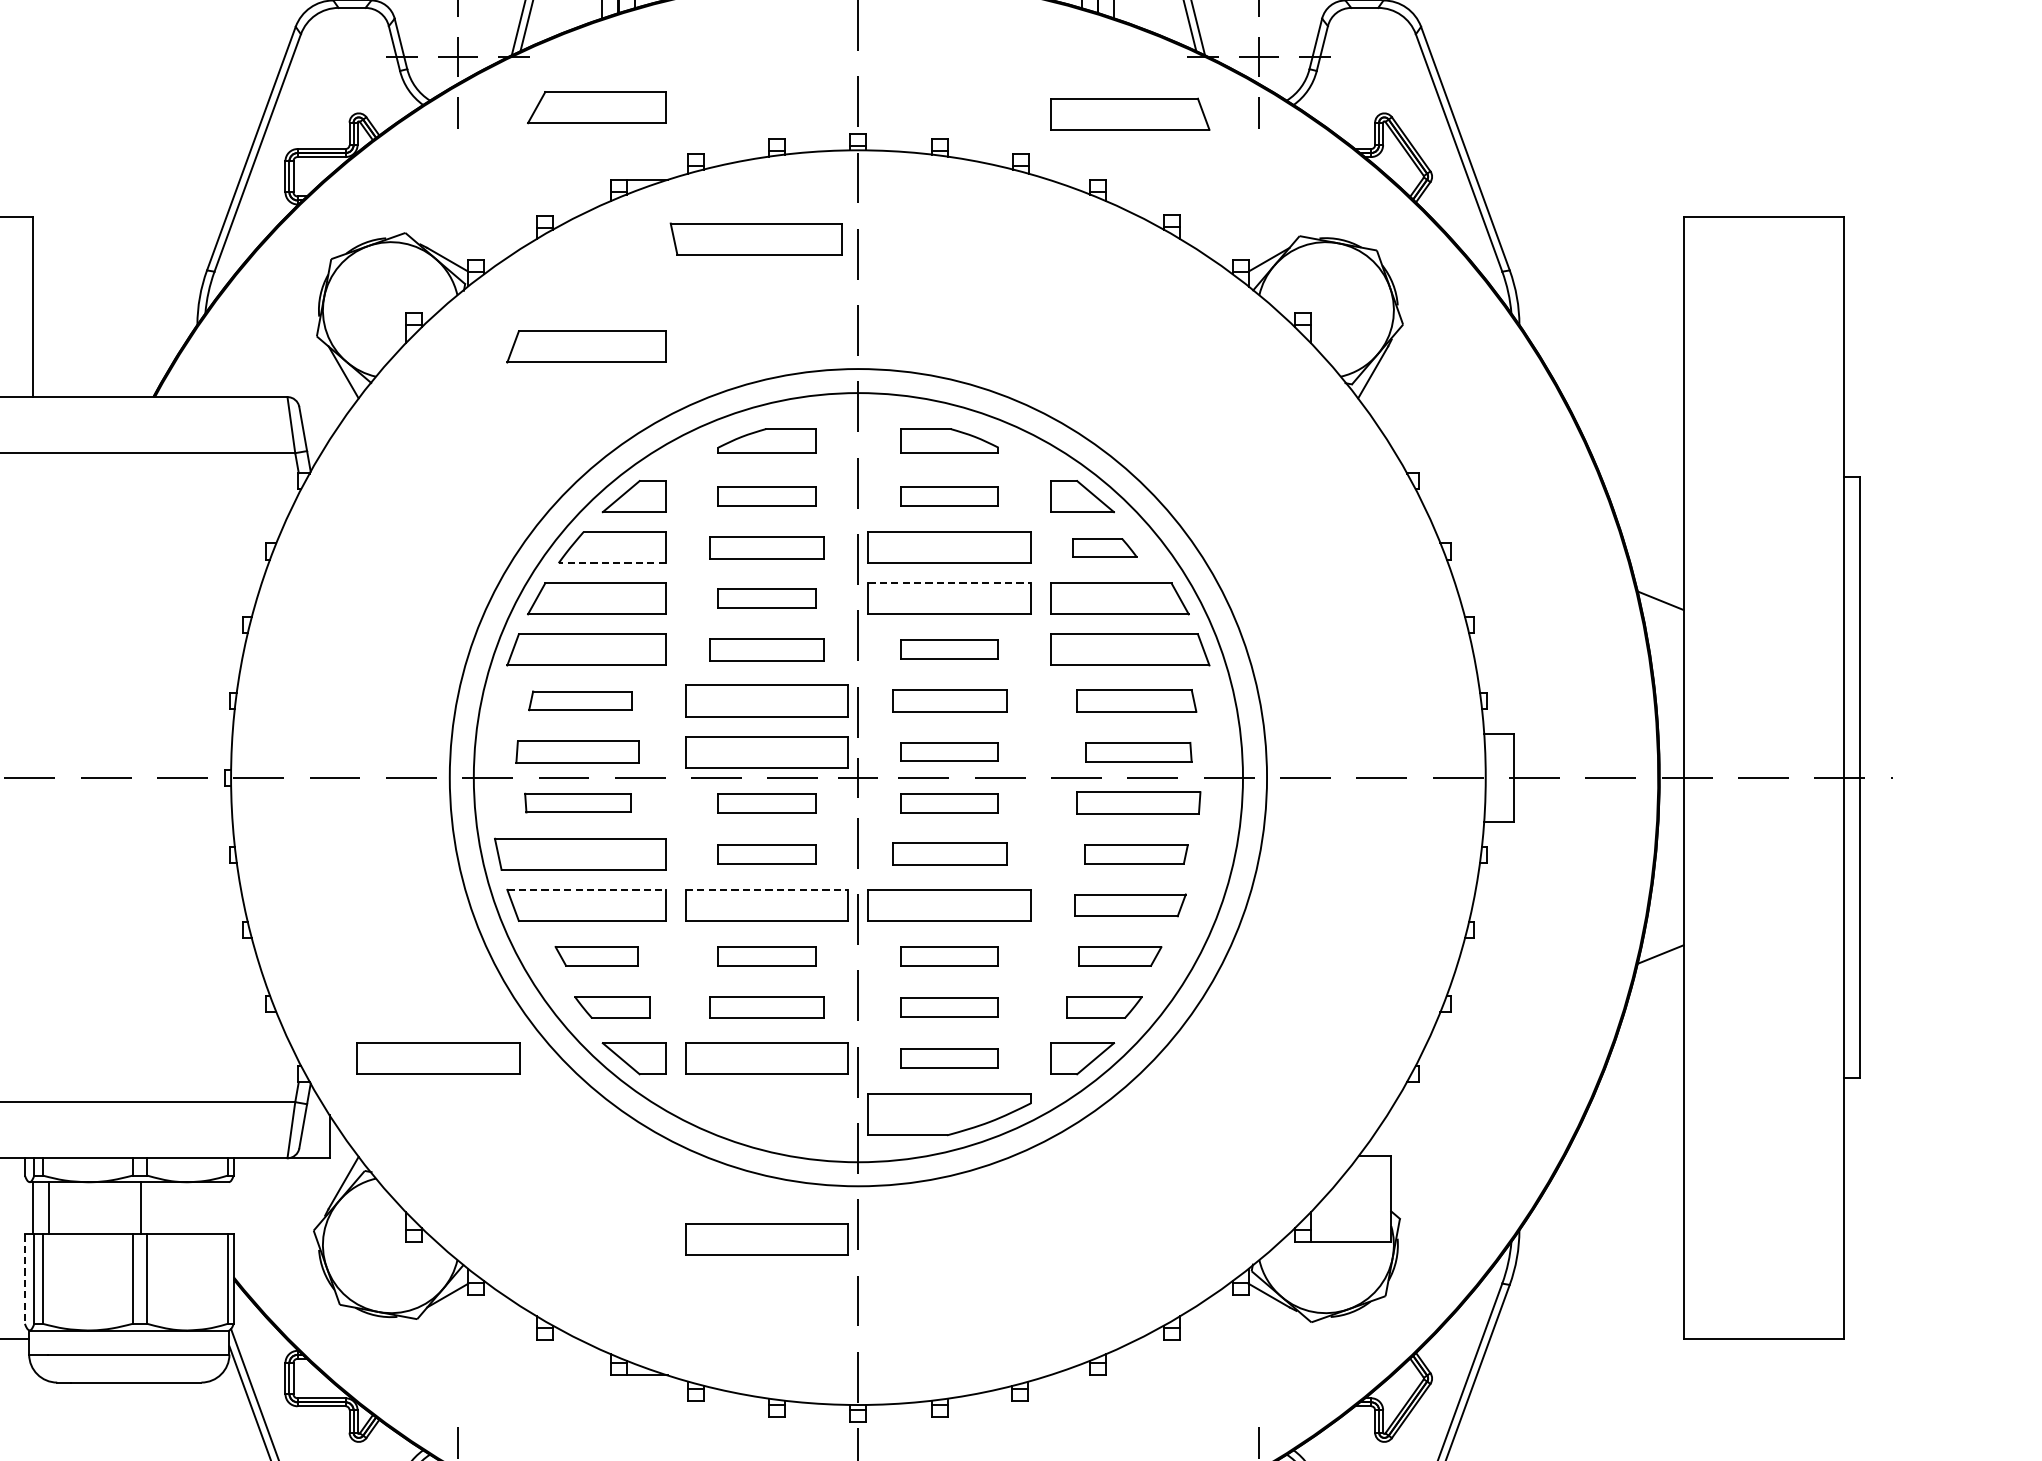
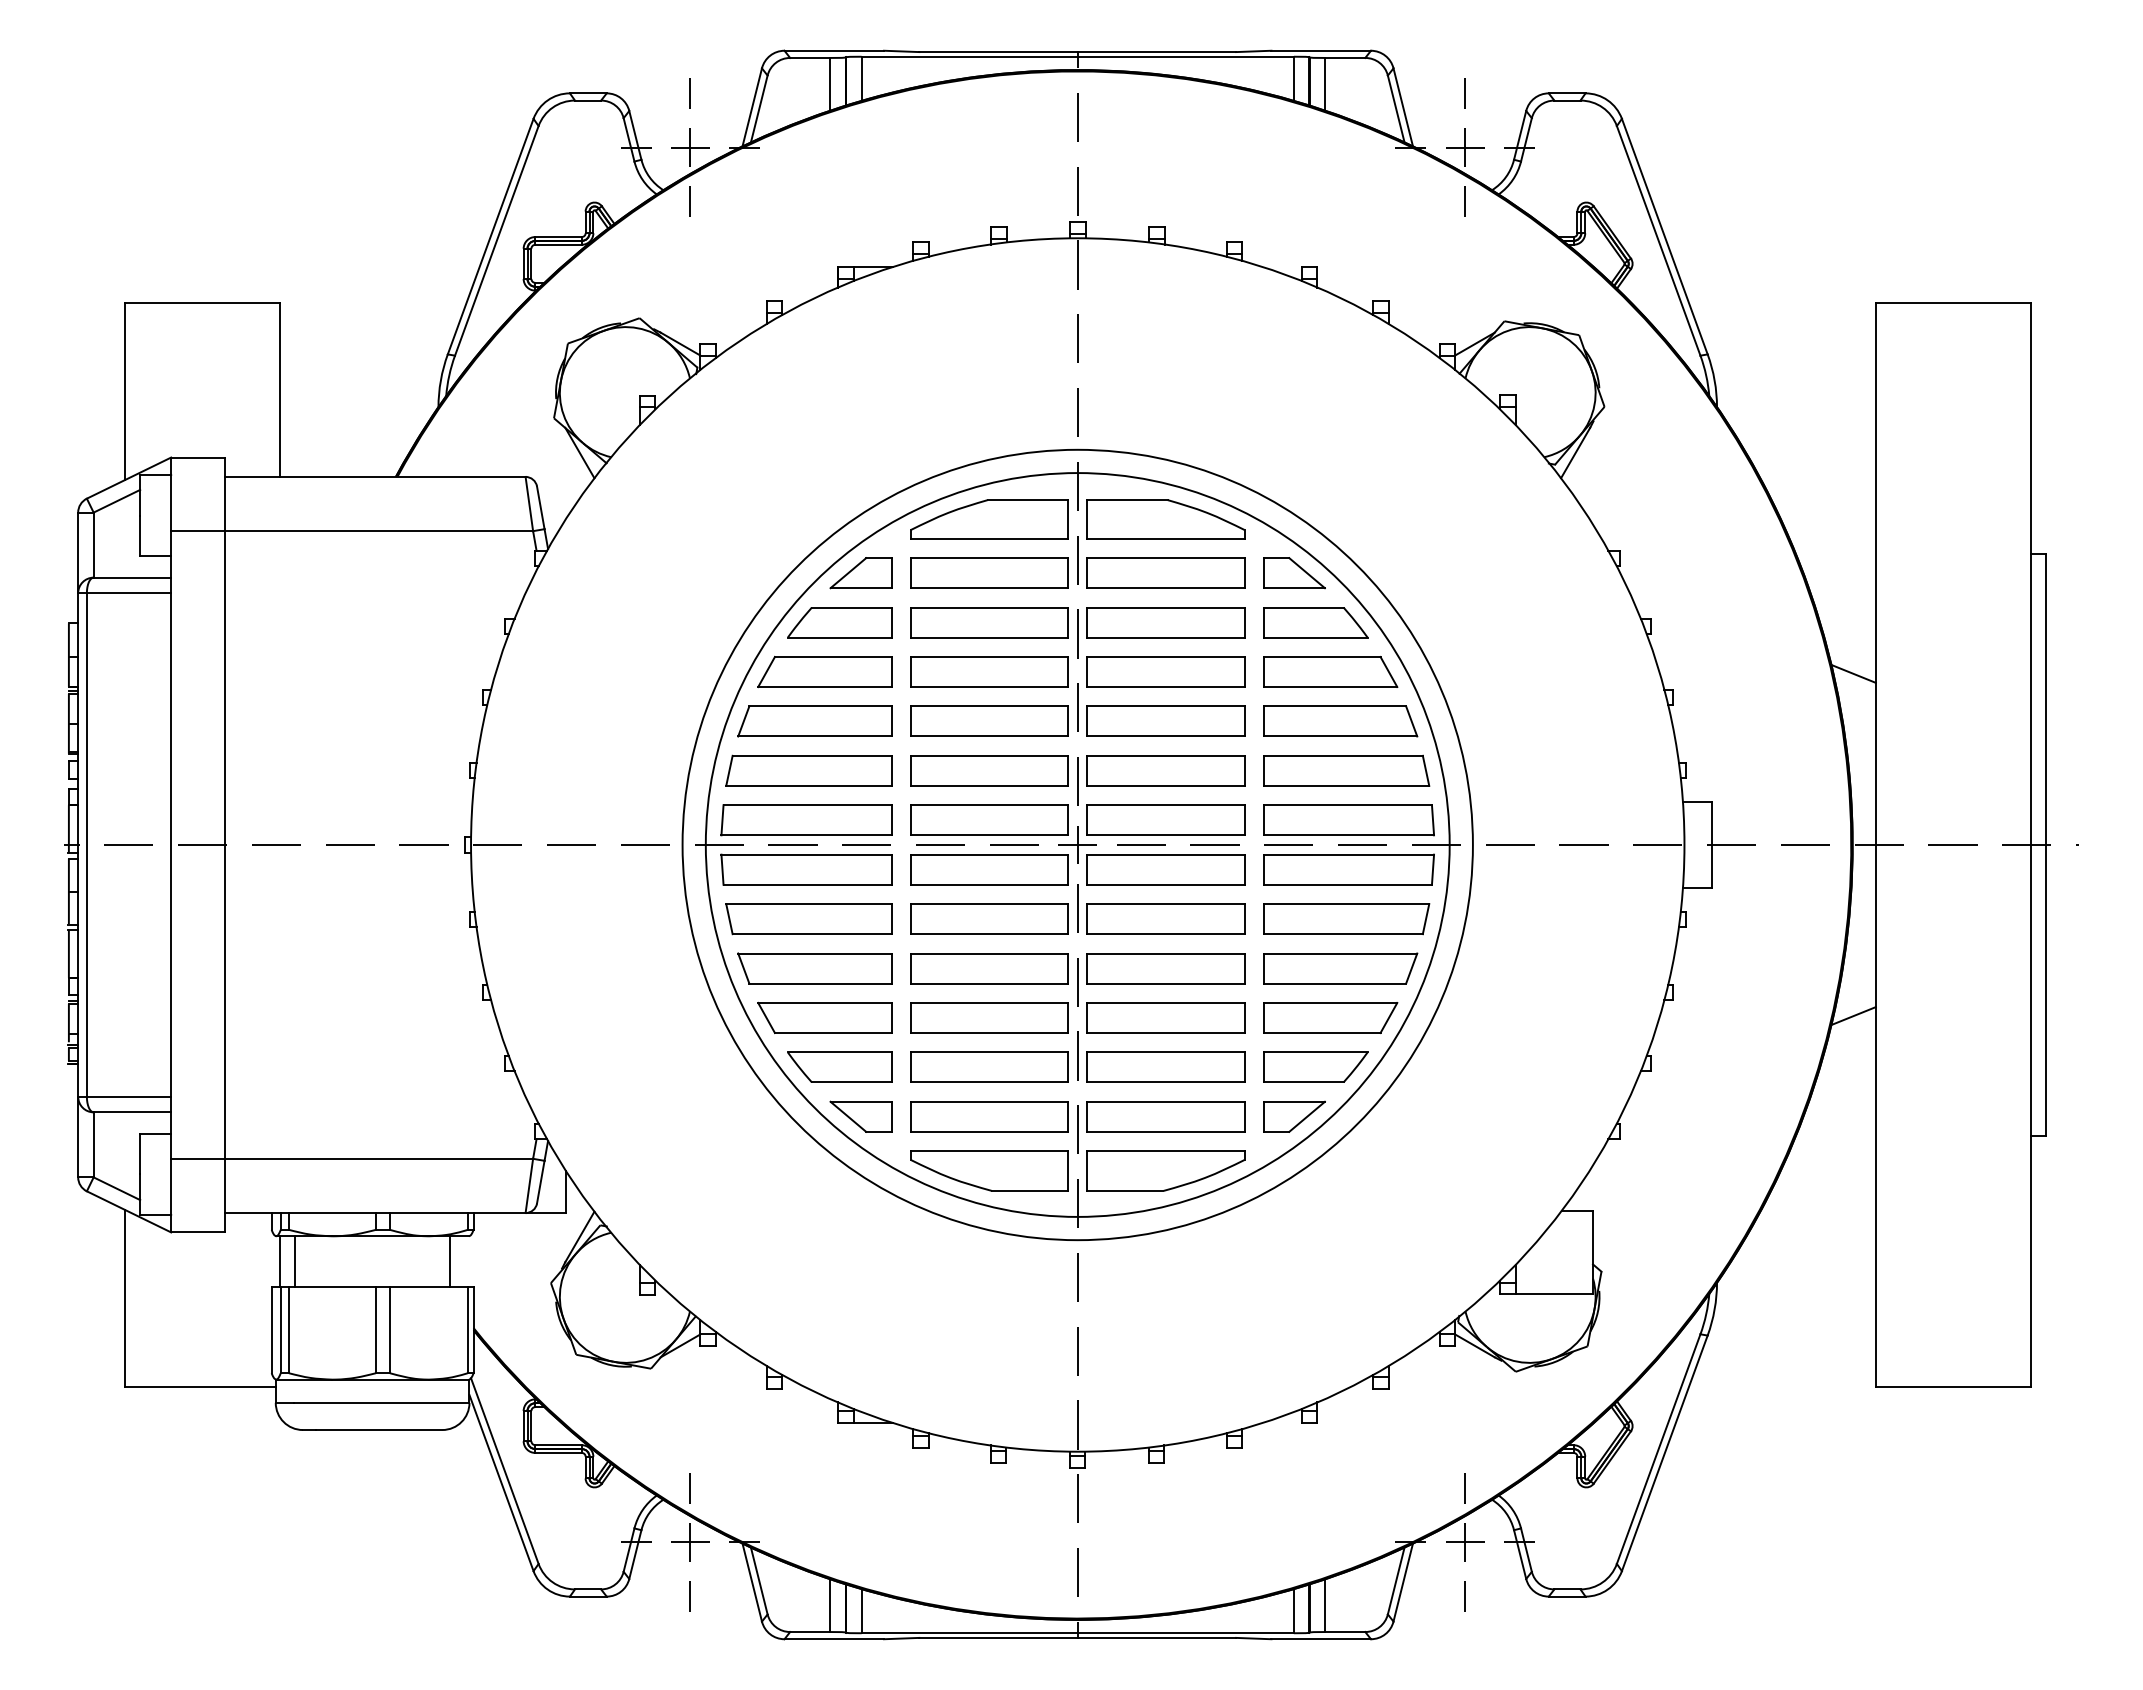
part: (596, 107) -> (824, 196), removed
part: (1130, 114) -> (1340, 203), removed
part: (755, 239) -> (978, 324), removed
part: (586, 347) -> (814, 428), removed
part: (767, 441) -> (989, 519), size x1.67
part: (949, 441) -> (1165, 519), size x1.67
part: (767, 495) -> (989, 572), size x1.67
part: (949, 495) -> (1165, 572), size x1.67
part: (767, 547) -> (989, 622), size x1.43
part: (1104, 547) -> (1315, 622), size x1.67
line: (612, 563) -> (839, 637), dashed -> solid
line: (950, 582) -> (1166, 656), dashed -> solid
part: (767, 598) -> (989, 671), size x1.67
part: (767, 648) -> (989, 720), size x1.43
part: (949, 648) -> (1165, 720), size x1.67
part: (580, 700) -> (808, 770), size x1.67
part: (949, 700) -> (1165, 770), size x1.43
part: (1136, 700) -> (1346, 770), size x1.43
part: (949, 751) -> (1165, 819), size x1.67
part: (577, 752) -> (806, 820), size x1.43
part: (1138, 752) -> (1348, 820), size x1.67
part: (577, 803) -> (806, 869), size x1.67
part: (767, 803) -> (989, 869), size x1.67
part: (949, 803) -> (1165, 869), size x1.67
part: (1138, 803) -> (1348, 869), size x1.43
part: (767, 853) -> (989, 918), size x1.67
part: (949, 853) -> (1165, 918), size x1.43
part: (1136, 854) -> (1346, 919), size x1.67
line: (586, 889) -> (814, 953), dashed -> solid
line: (767, 889) -> (989, 953), dashed -> solid
part: (1130, 905) -> (1340, 968), size x1.43
part: (596, 956) -> (824, 1017), size x1.67
part: (767, 956) -> (989, 1017), size x1.67
part: (949, 956) -> (1165, 1017), size x1.67
part: (1119, 956) -> (1330, 1017), size x1.67
part: (612, 1006) -> (839, 1066), size x1.43
part: (767, 1006) -> (989, 1066), size x1.43
part: (949, 1006) -> (1165, 1066), size x1.67
part: (1104, 1006) -> (1315, 1066), size x1.43
part: (438, 1058) -> (671, 1116), removed
part: (949, 1058) -> (1165, 1116), size x1.67
part: (767, 1114) -> (989, 1170), added
line: (141, 1208) -> (450, 1261), moved
part: (767, 1238) -> (989, 1290), removed
line: (24, 1279) -> (271, 1330), dashed -> solid

